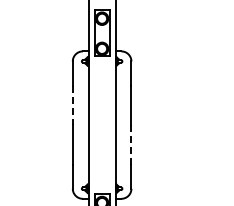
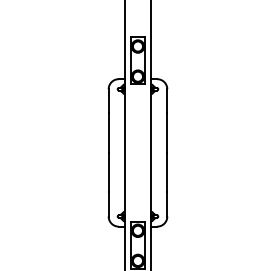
line: (72, 105) -> (108, 133), dashed -> solid
line: (131, 144) -> (167, 172), dashed -> solid

